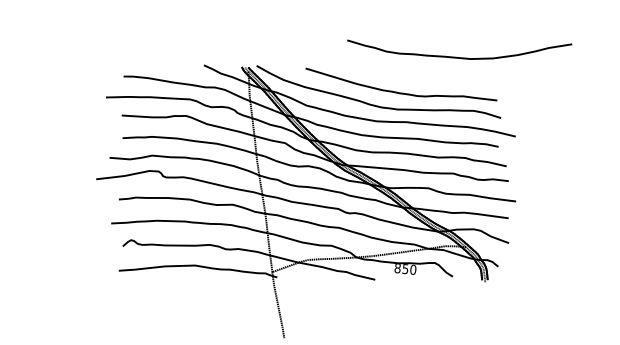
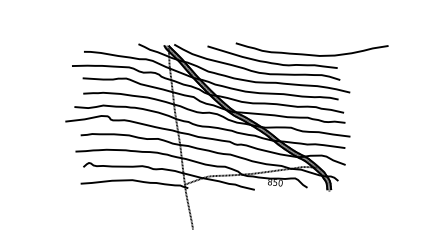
curve: (458, 56) -> (311, 54), moved

